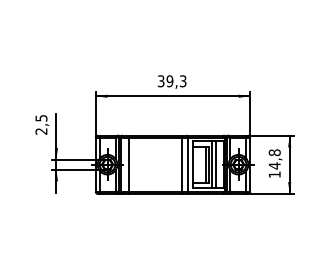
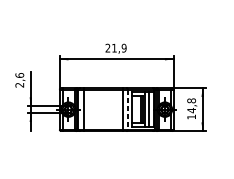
text: (172, 81) -> (116, 48), 39,3 -> 21,9
text: (41, 117) -> (19, 74), 2,5 -> 2,6
line: (188, 165) -> (128, 110), solid -> dashed

